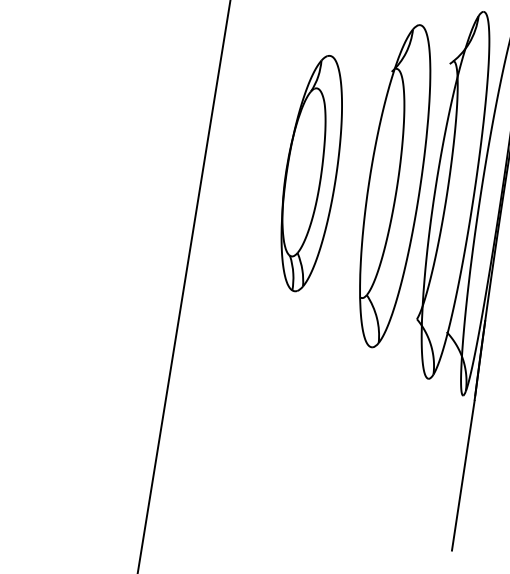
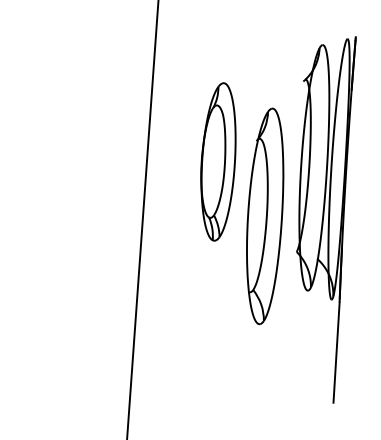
part: (395, 186) -> (265, 216), moved

